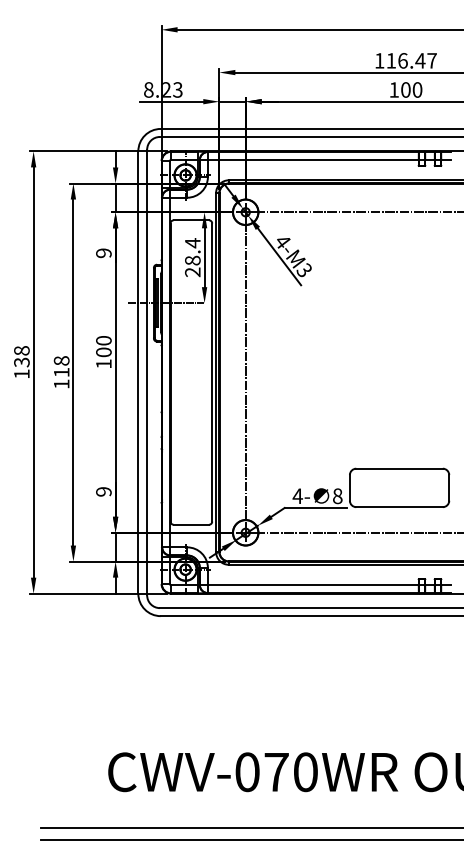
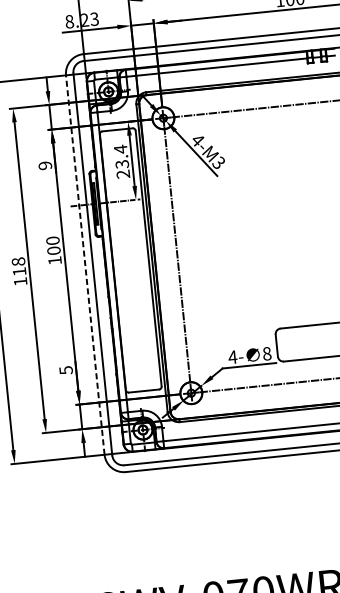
text: (192, 260) -> (121, 164), 28.4 -> 23.4
line: (138, 372) -> (85, 265), solid -> dashed
text: (103, 491) -> (65, 370), 9 -> 5

